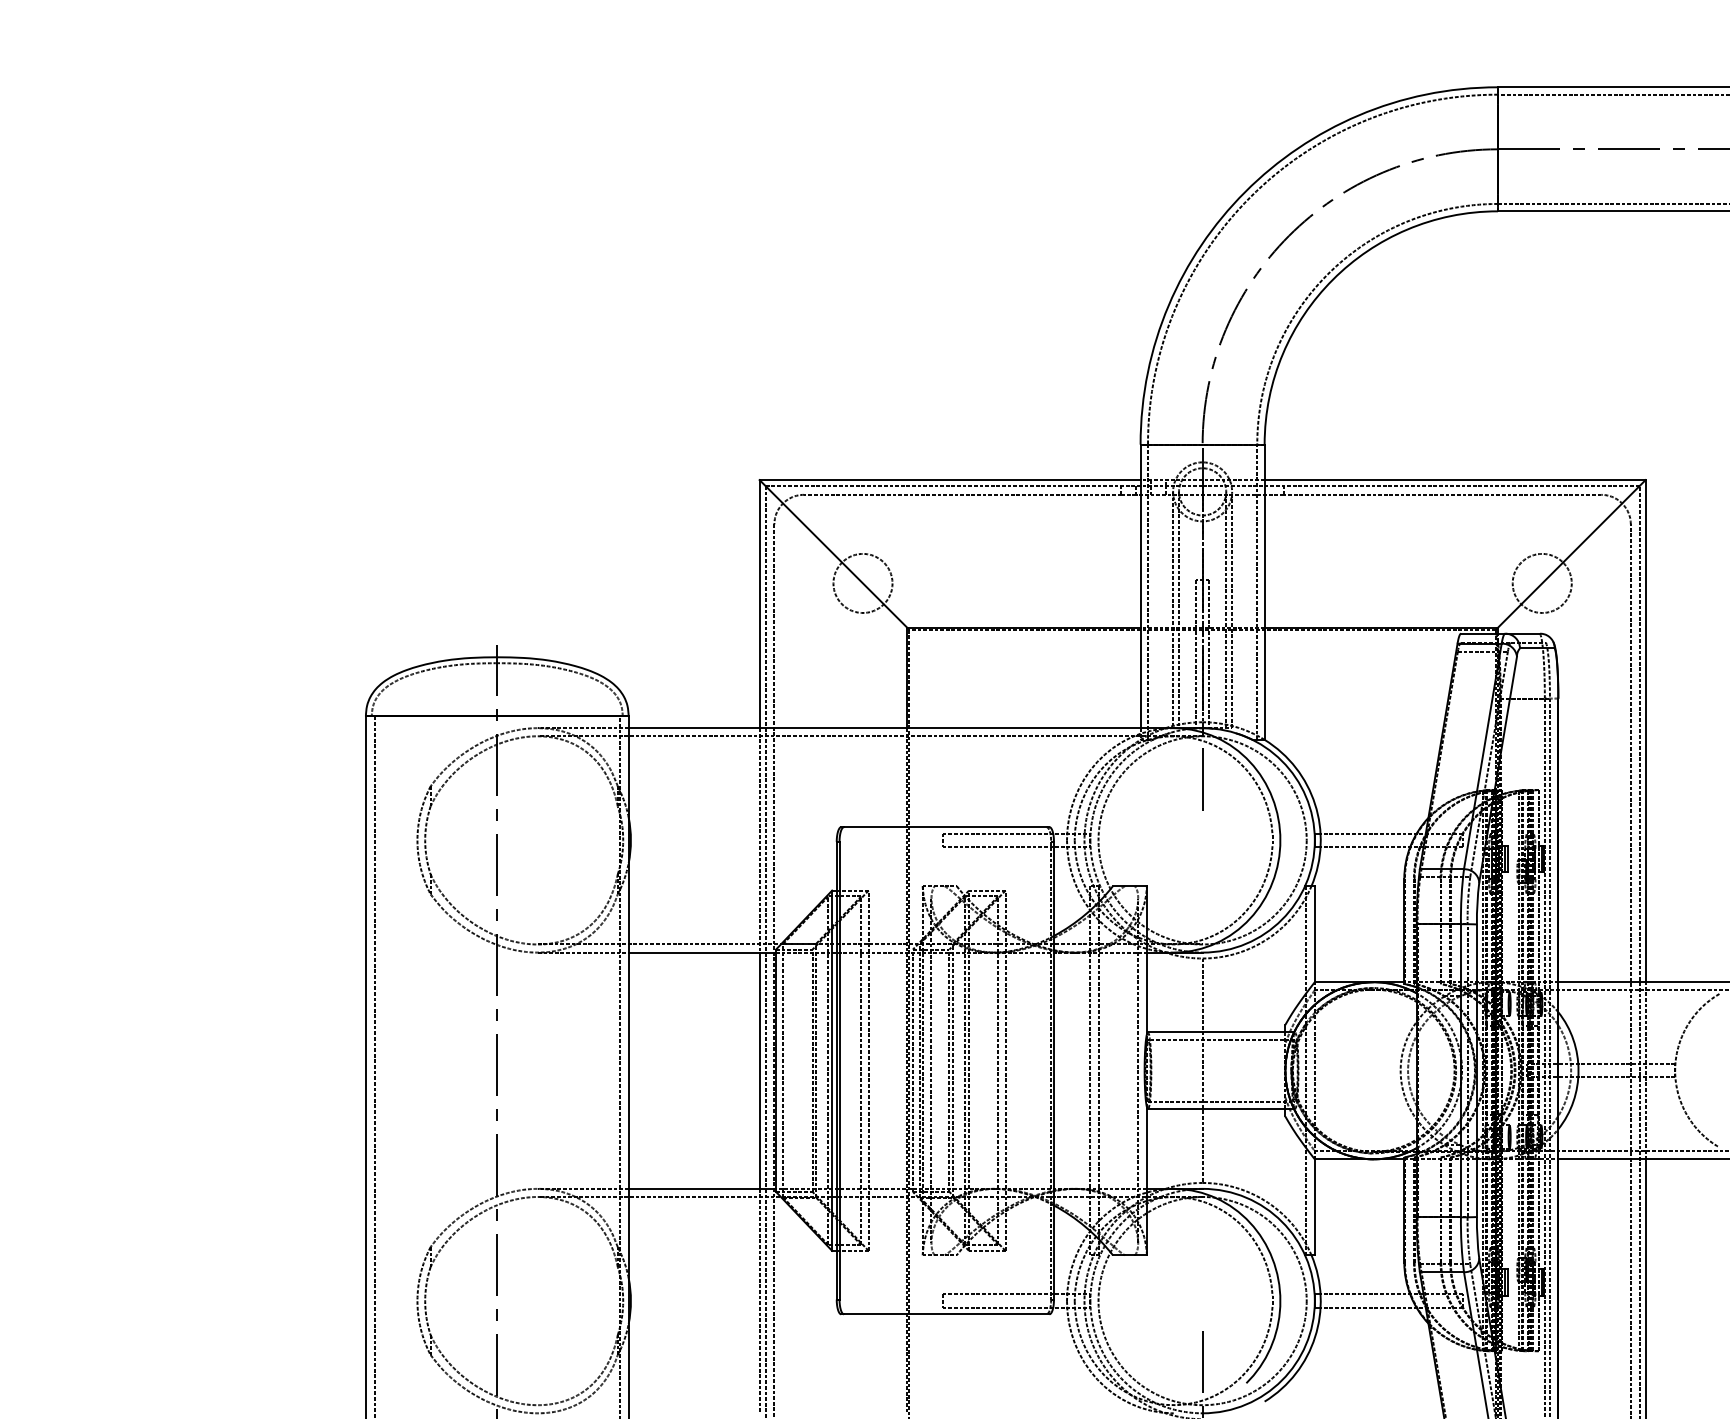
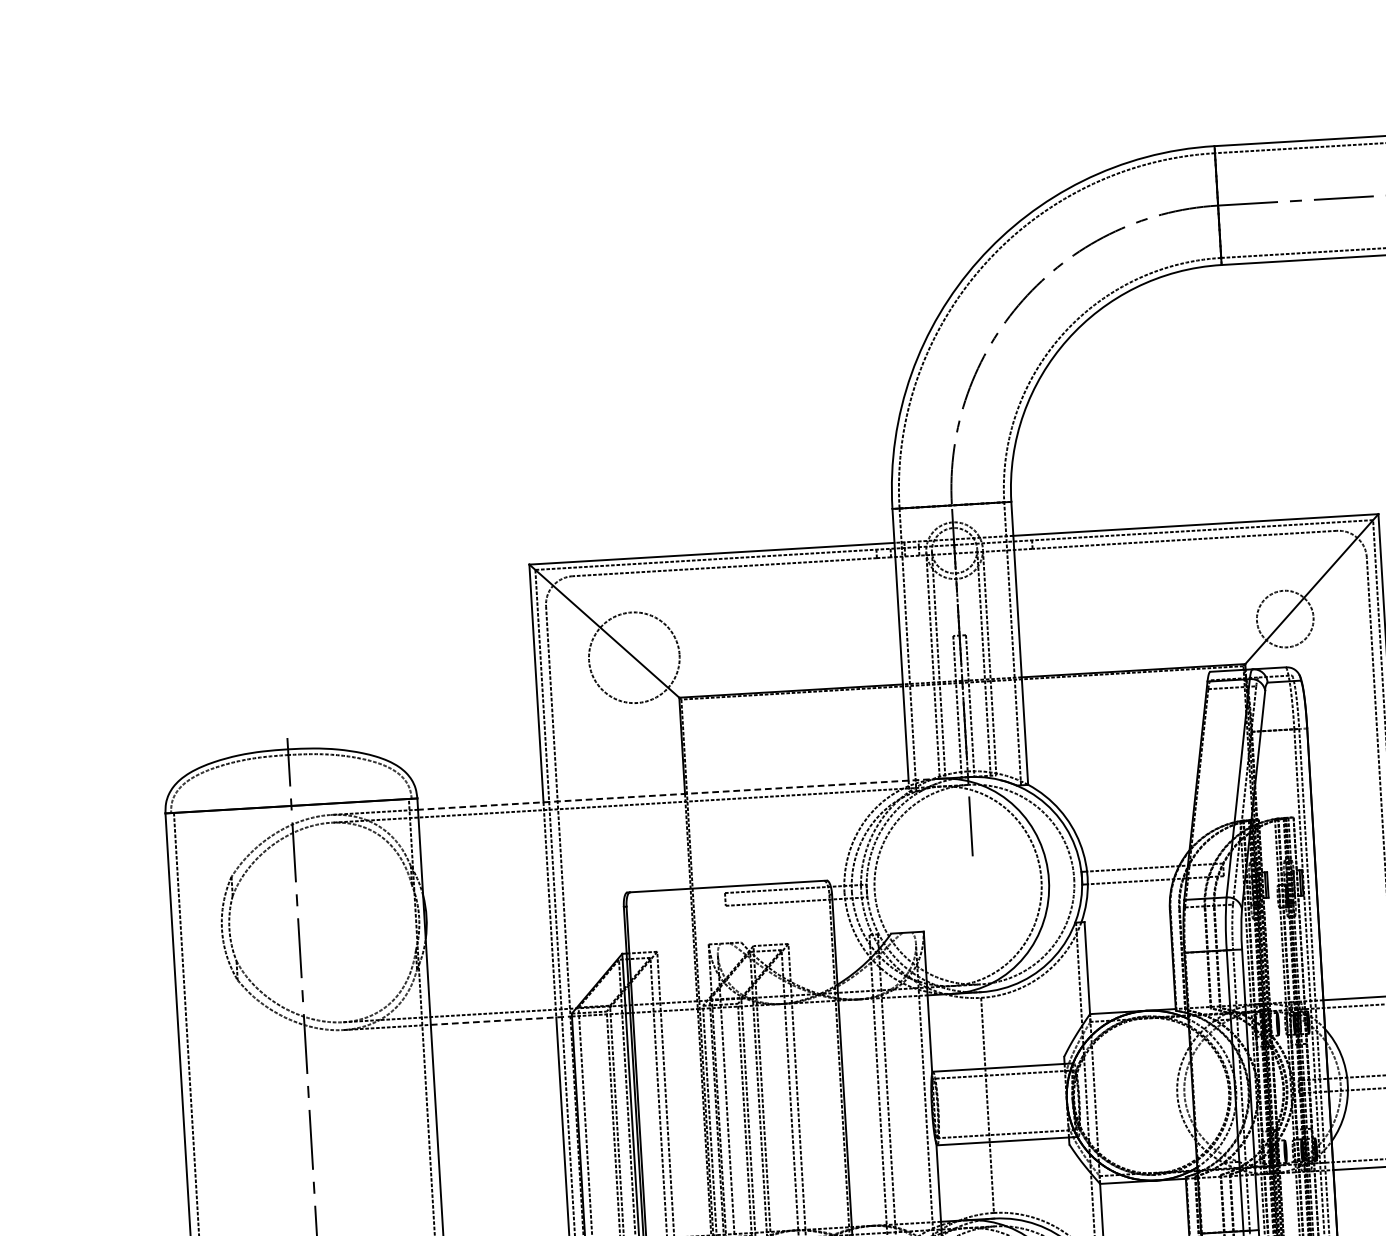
circle: (862, 582) -> (633, 656), size x1.6
line: (901, 728) -> (679, 794), solid -> dashed
line: (702, 952) -> (501, 1020), solid -> dashed

